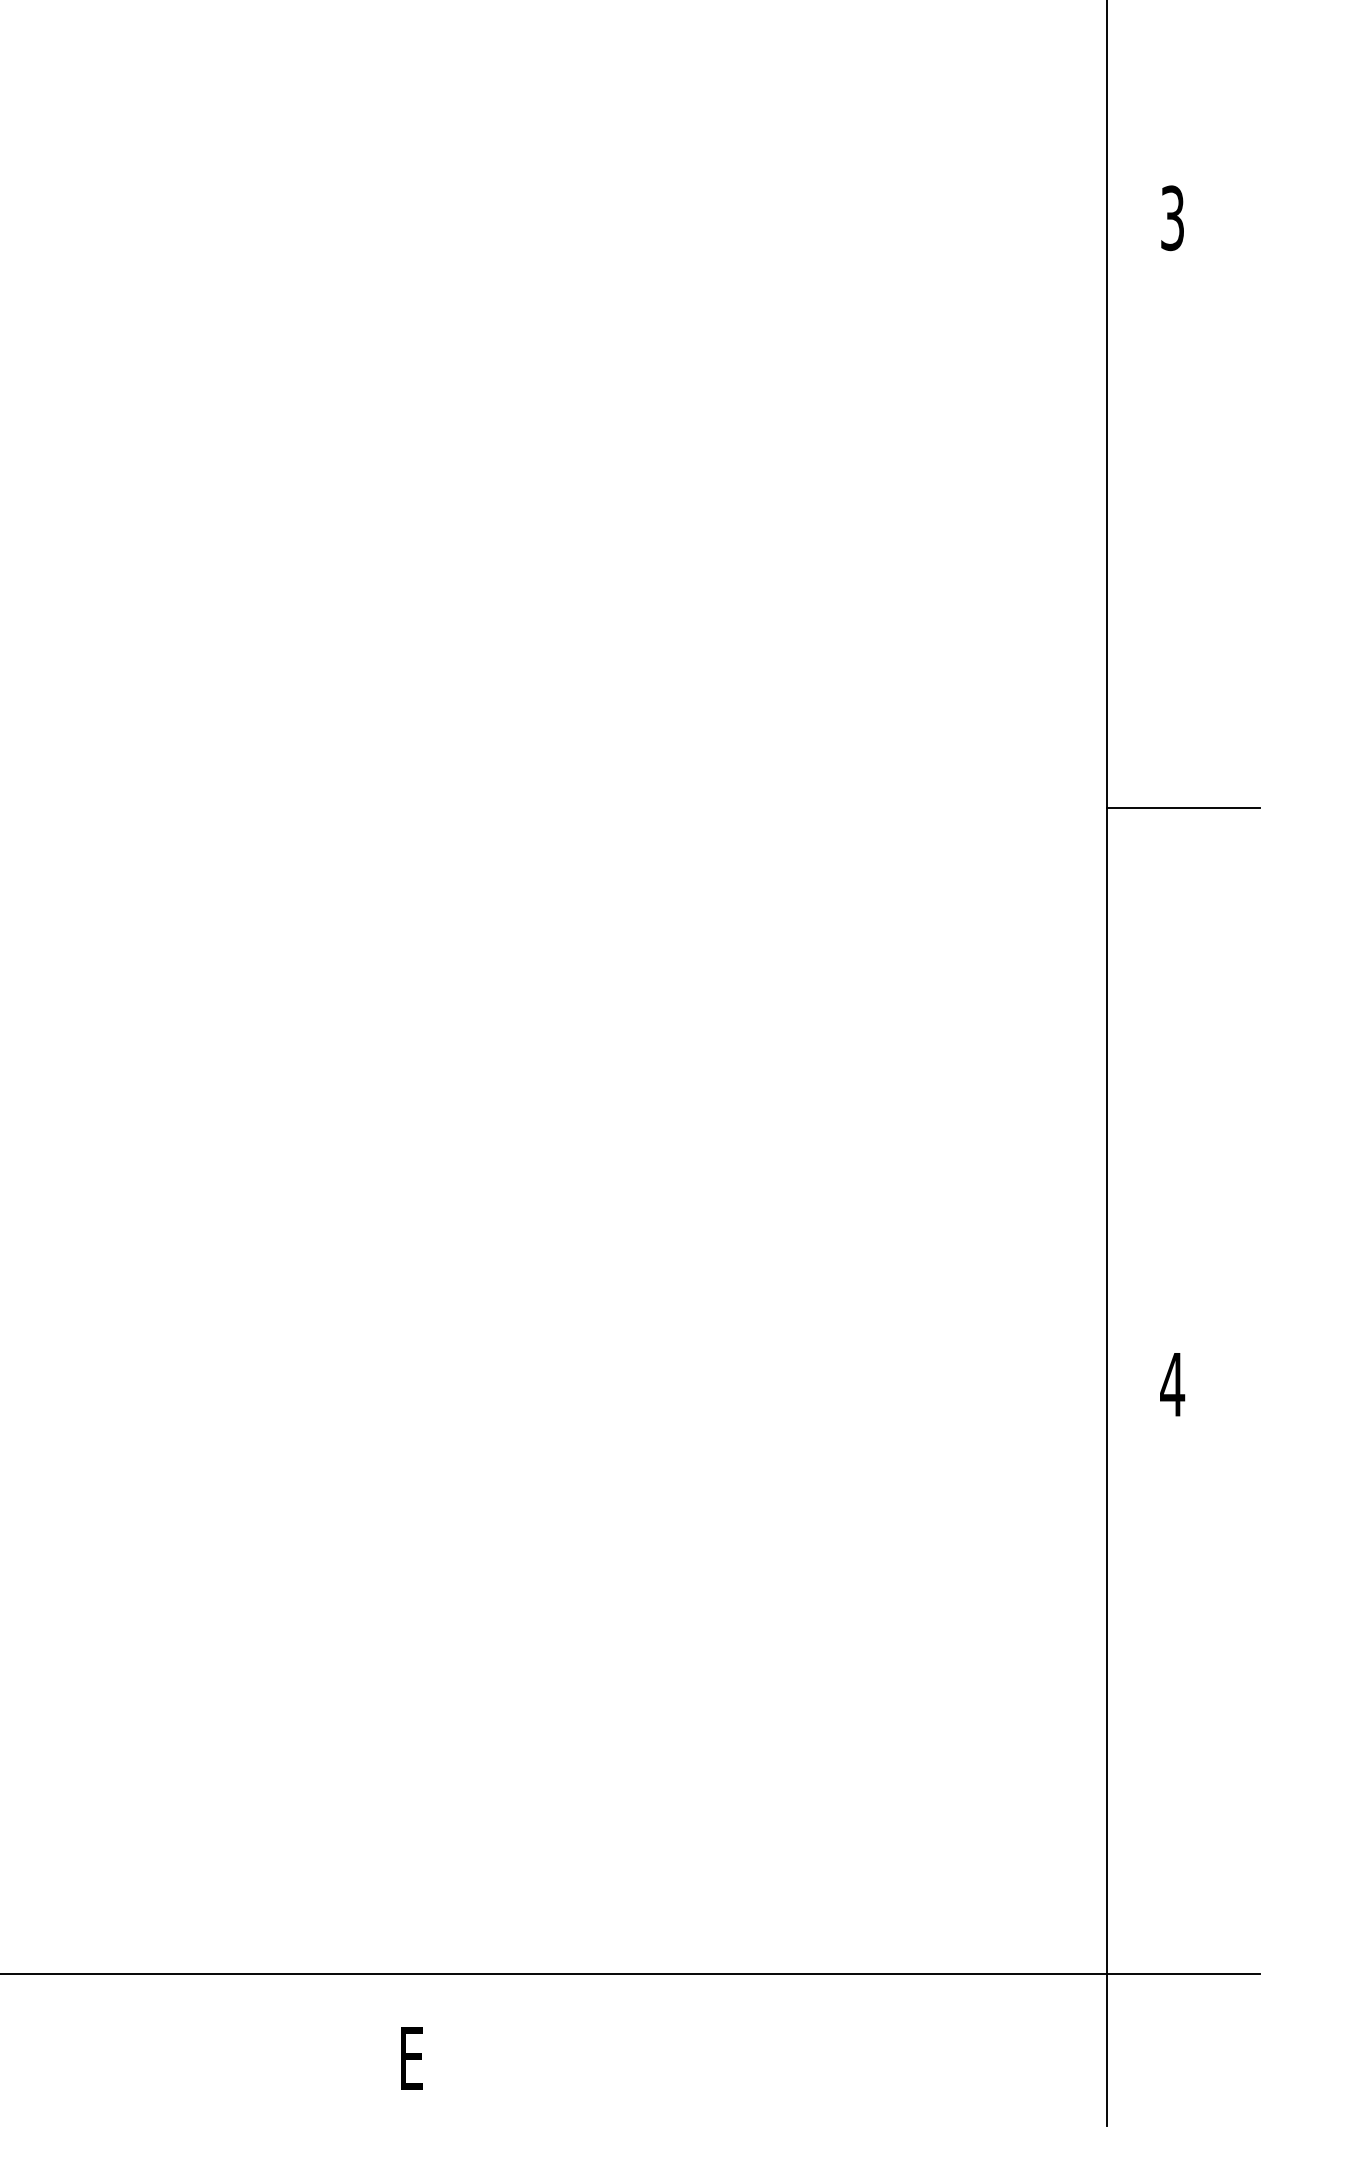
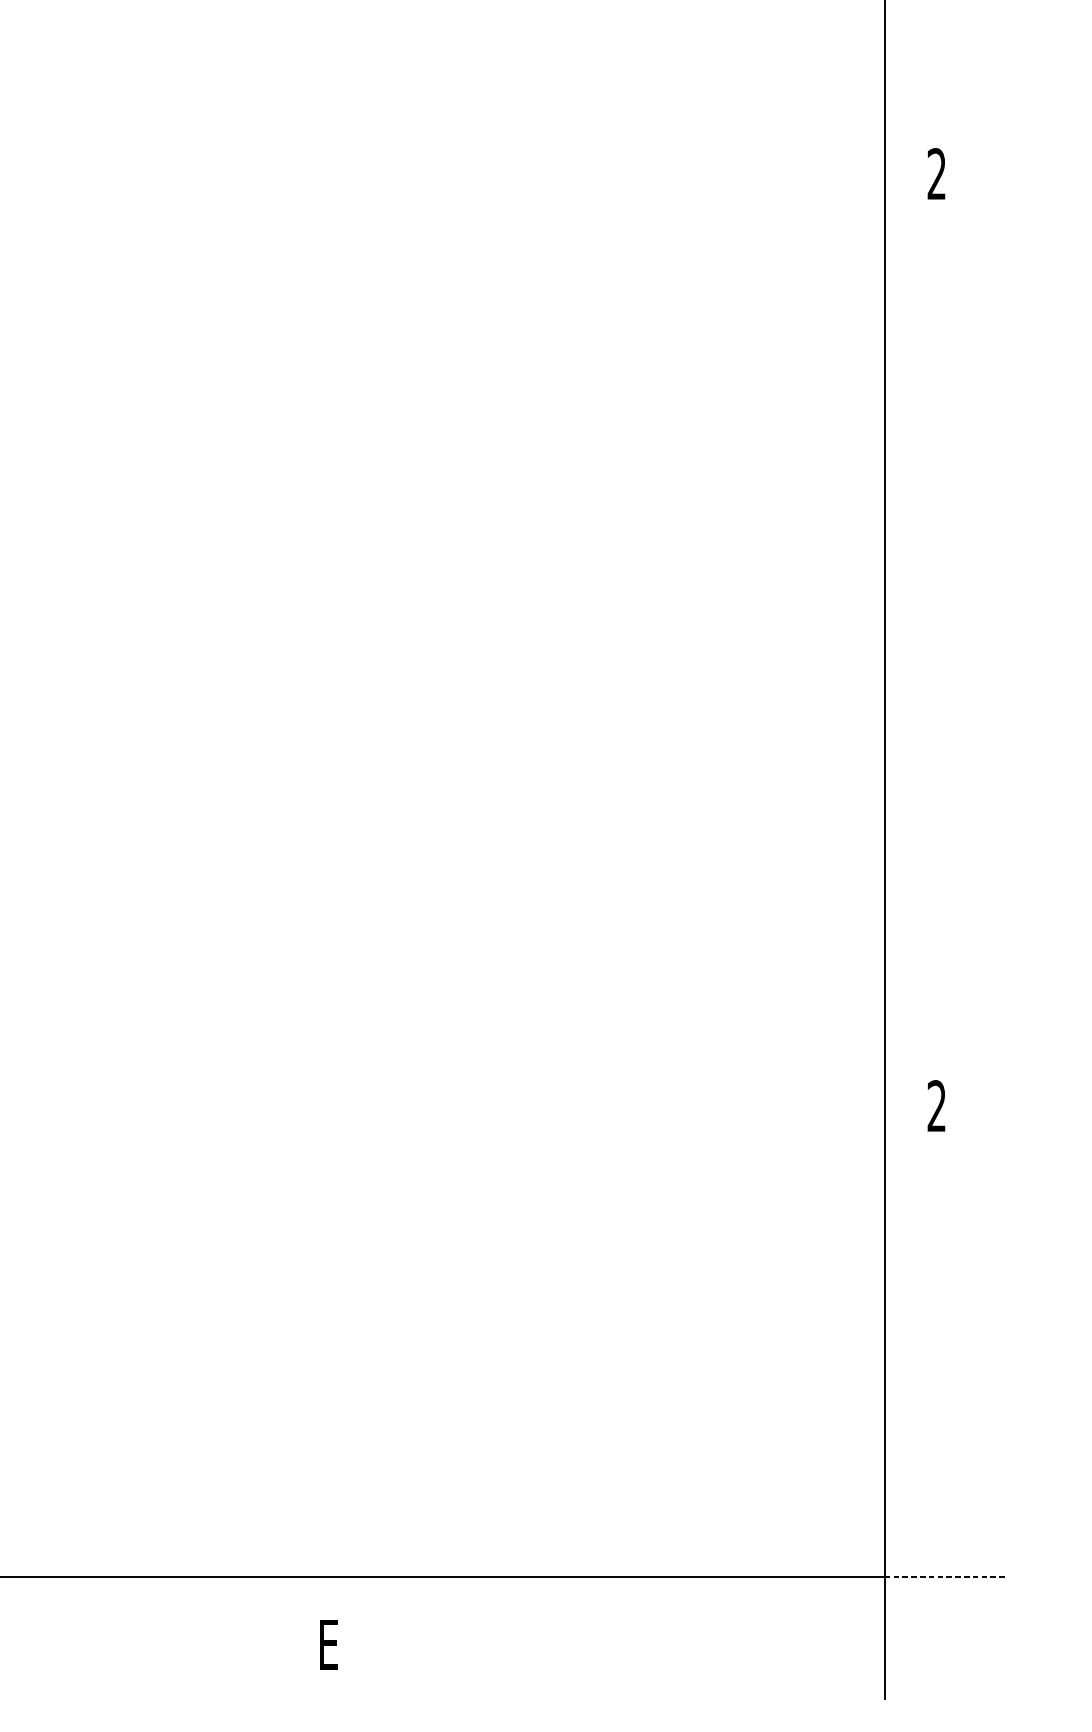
text: (1172, 218) -> (936, 174), 3 -> 2
line: (1183, 807) -> (945, 645), removed
text: (1172, 1383) -> (936, 1105), 4 -> 2
line: (1184, 1973) -> (946, 1576), solid -> dashed

